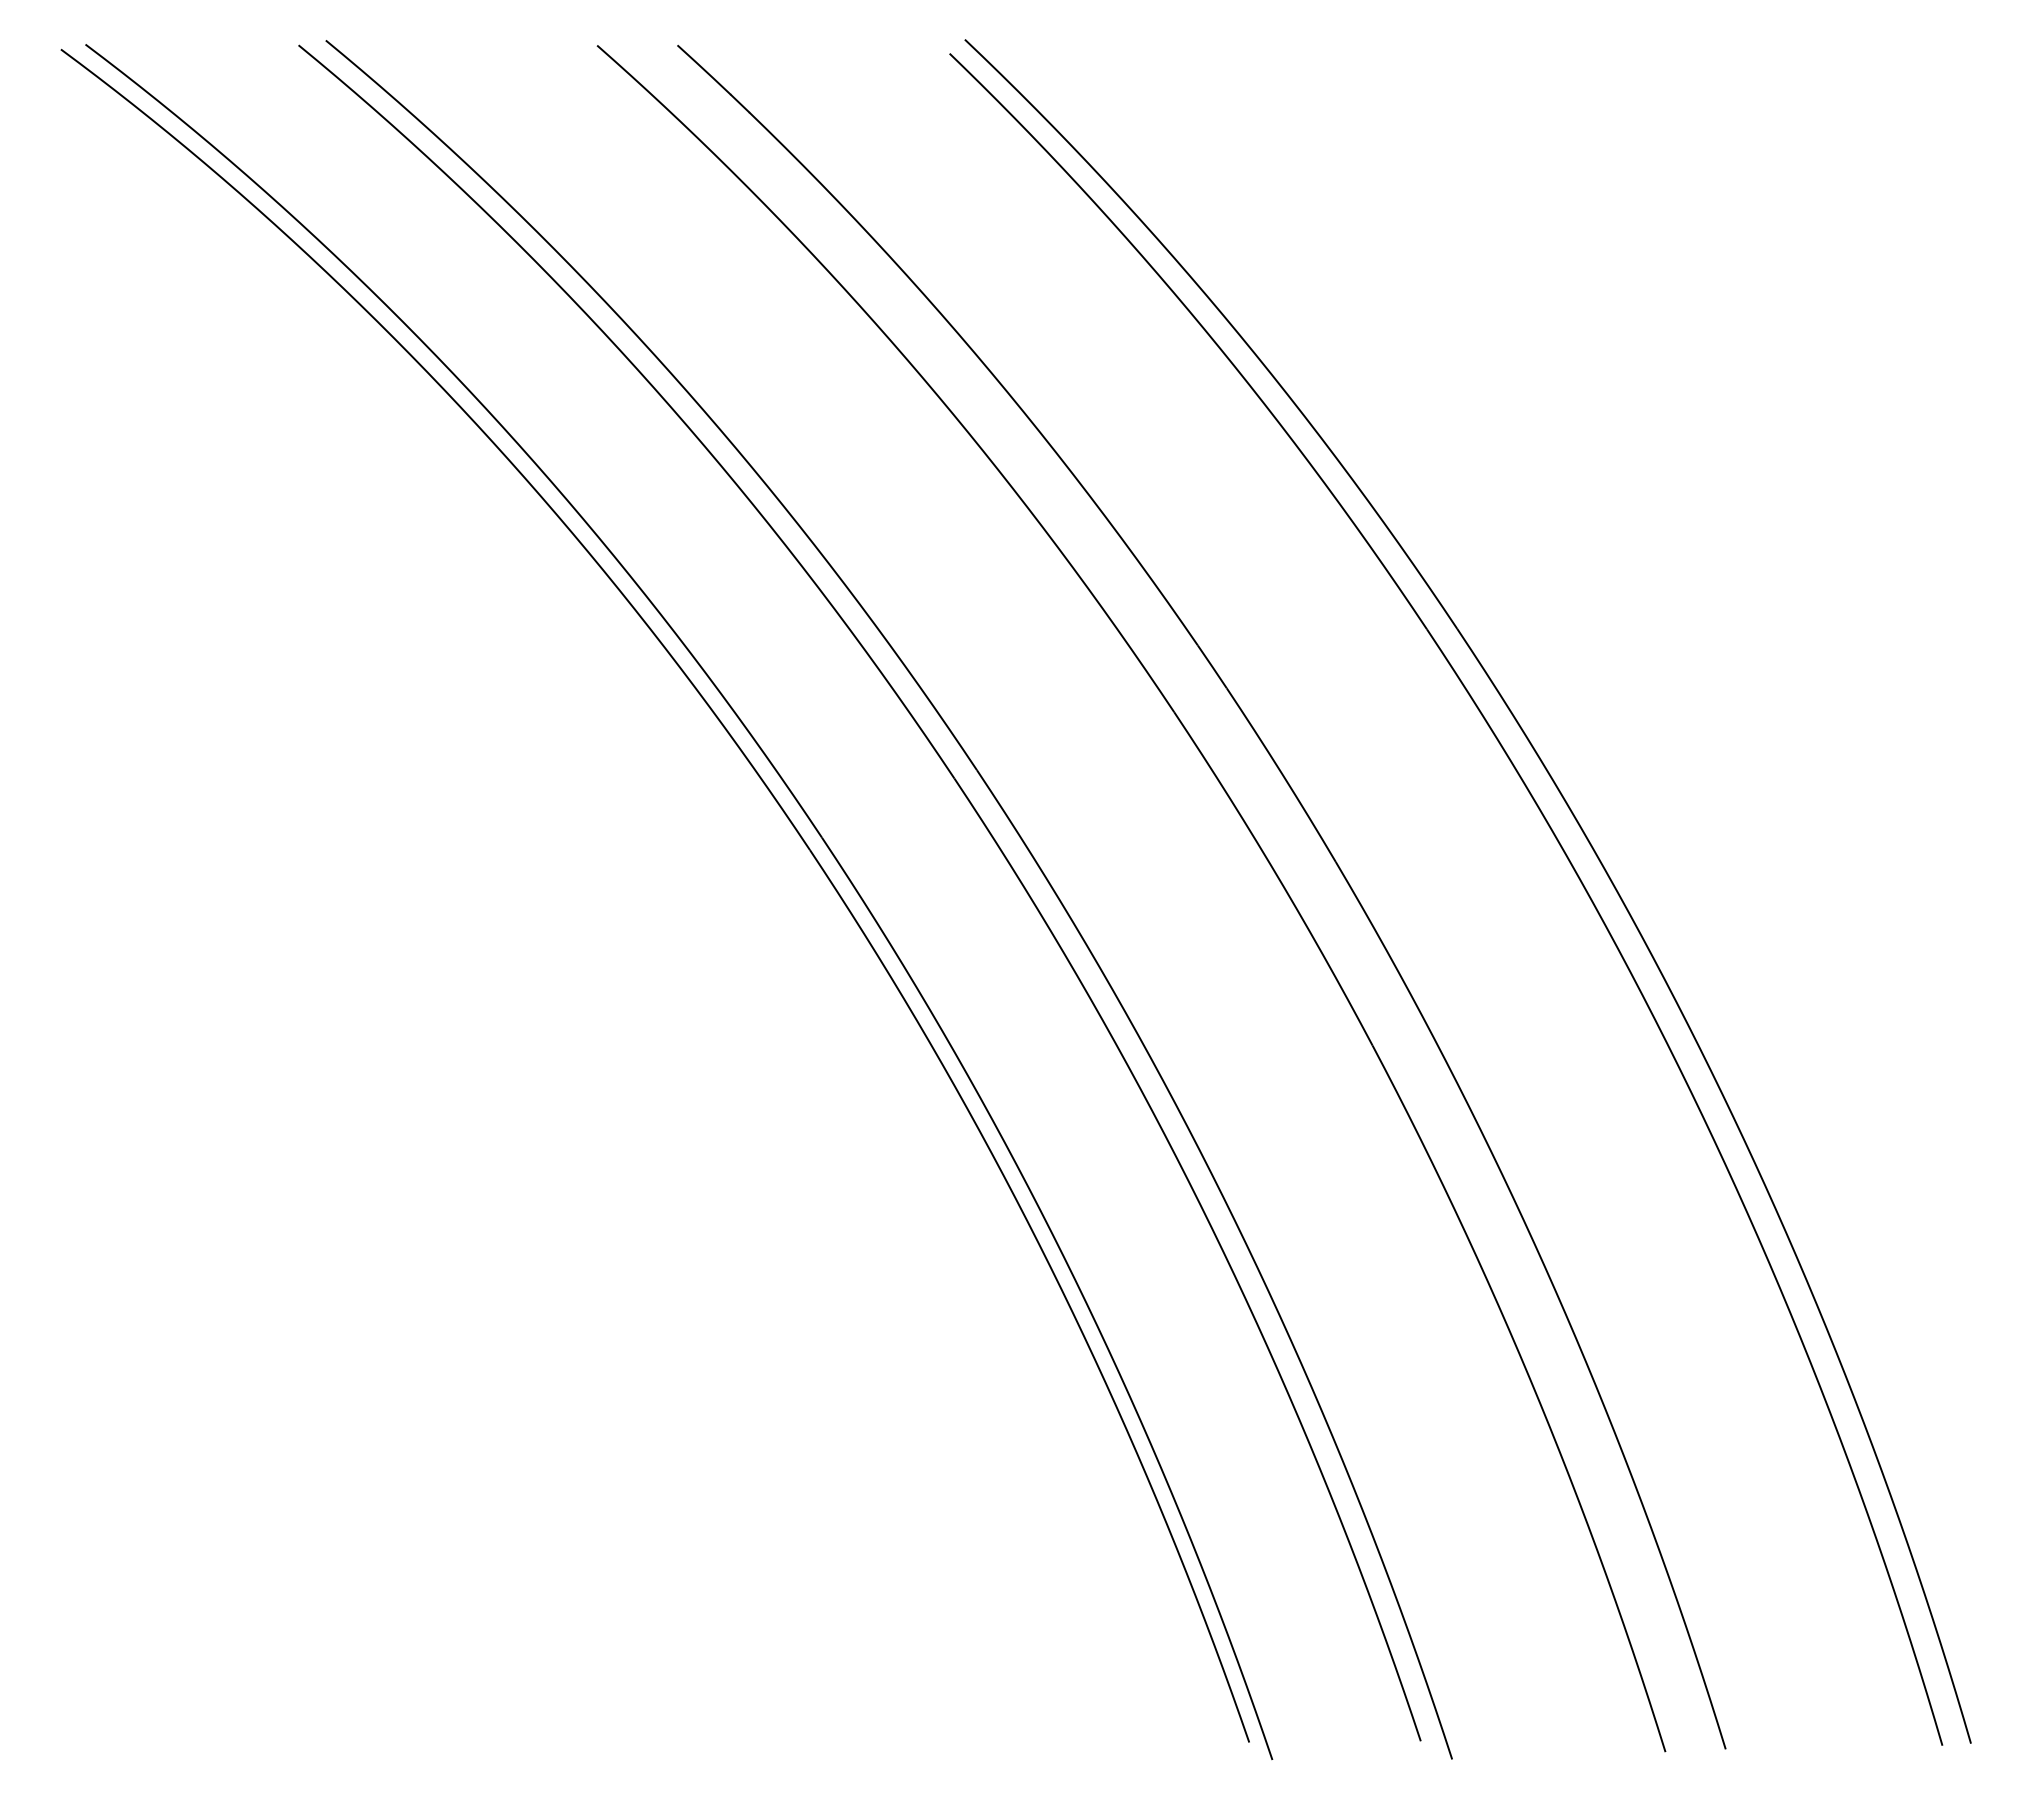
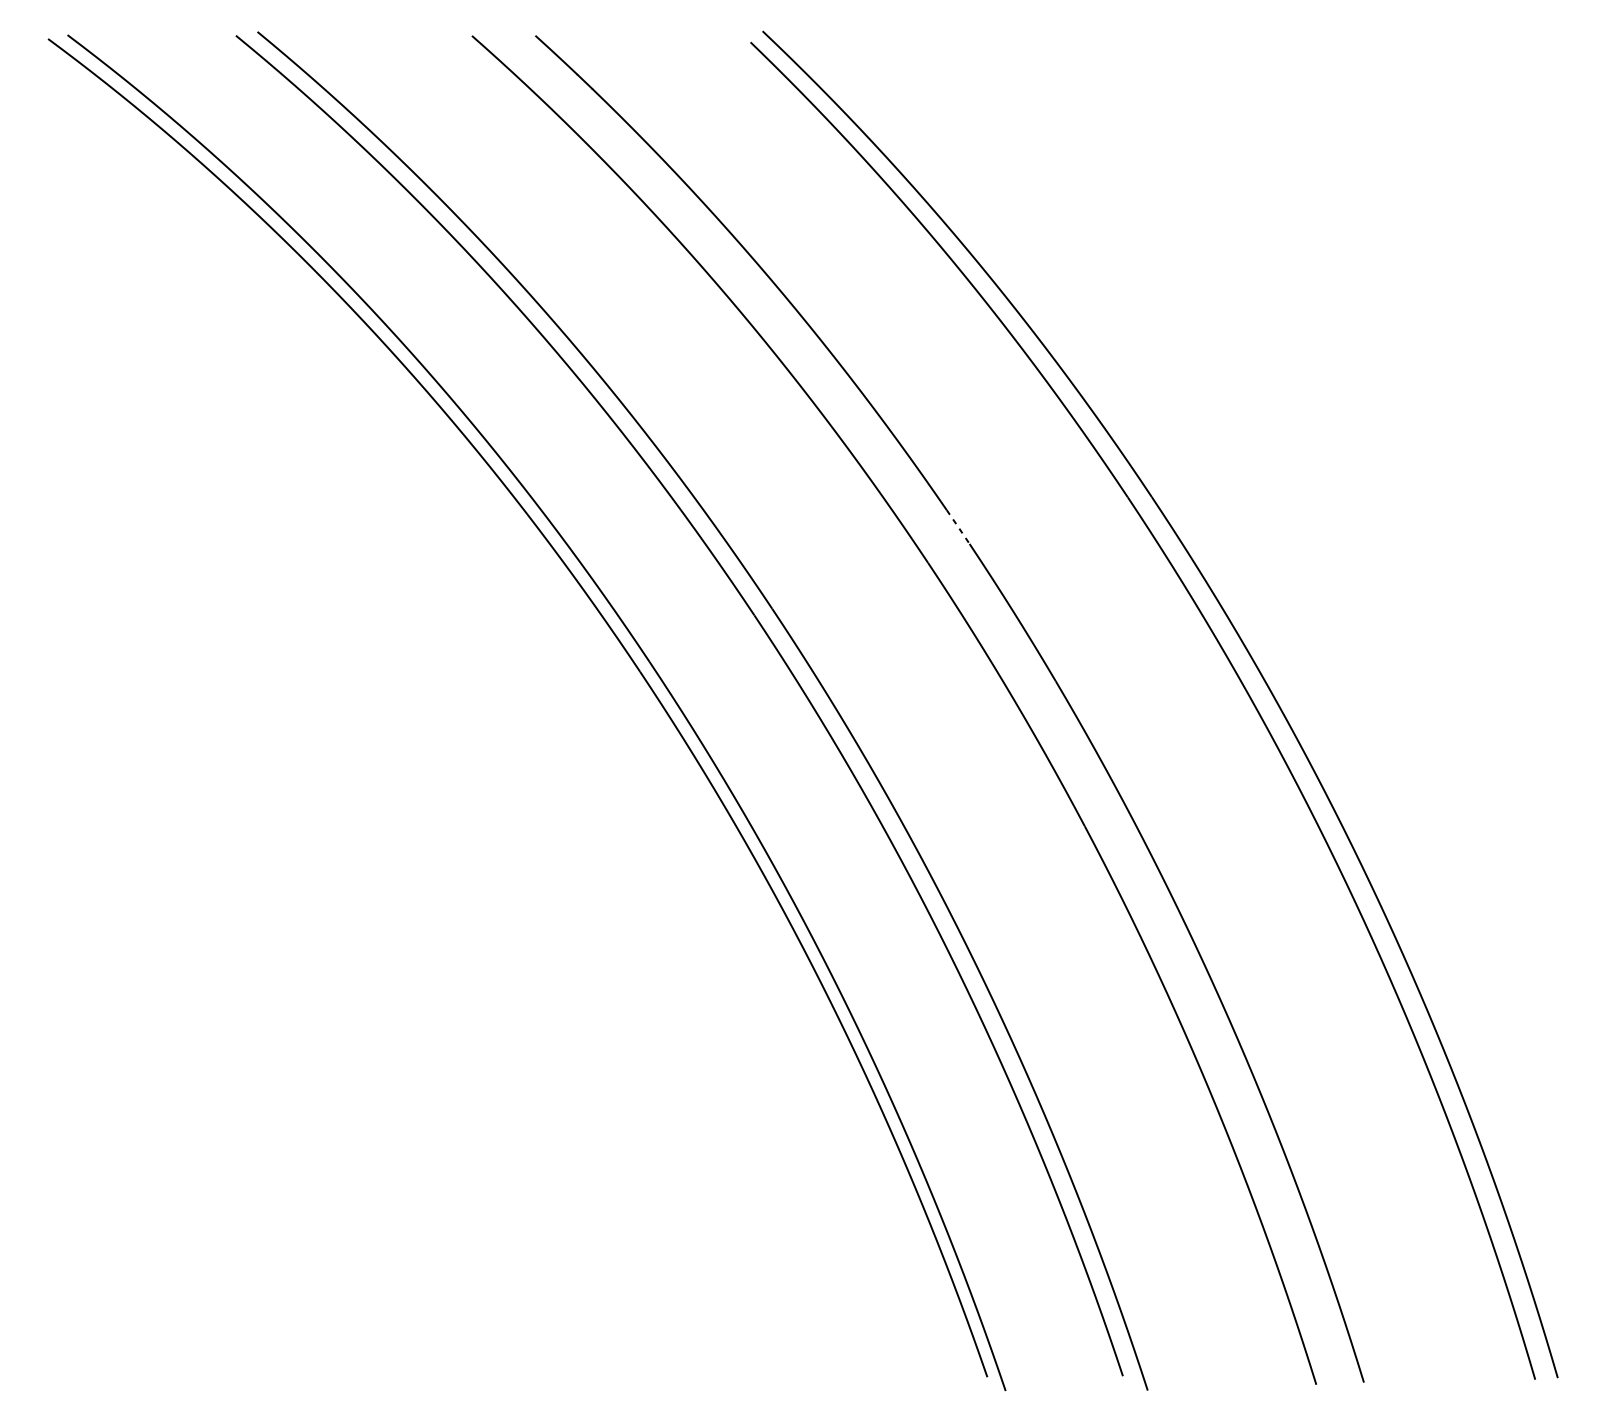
line: (1212, 666) -> (958, 526), solid -> dashed

